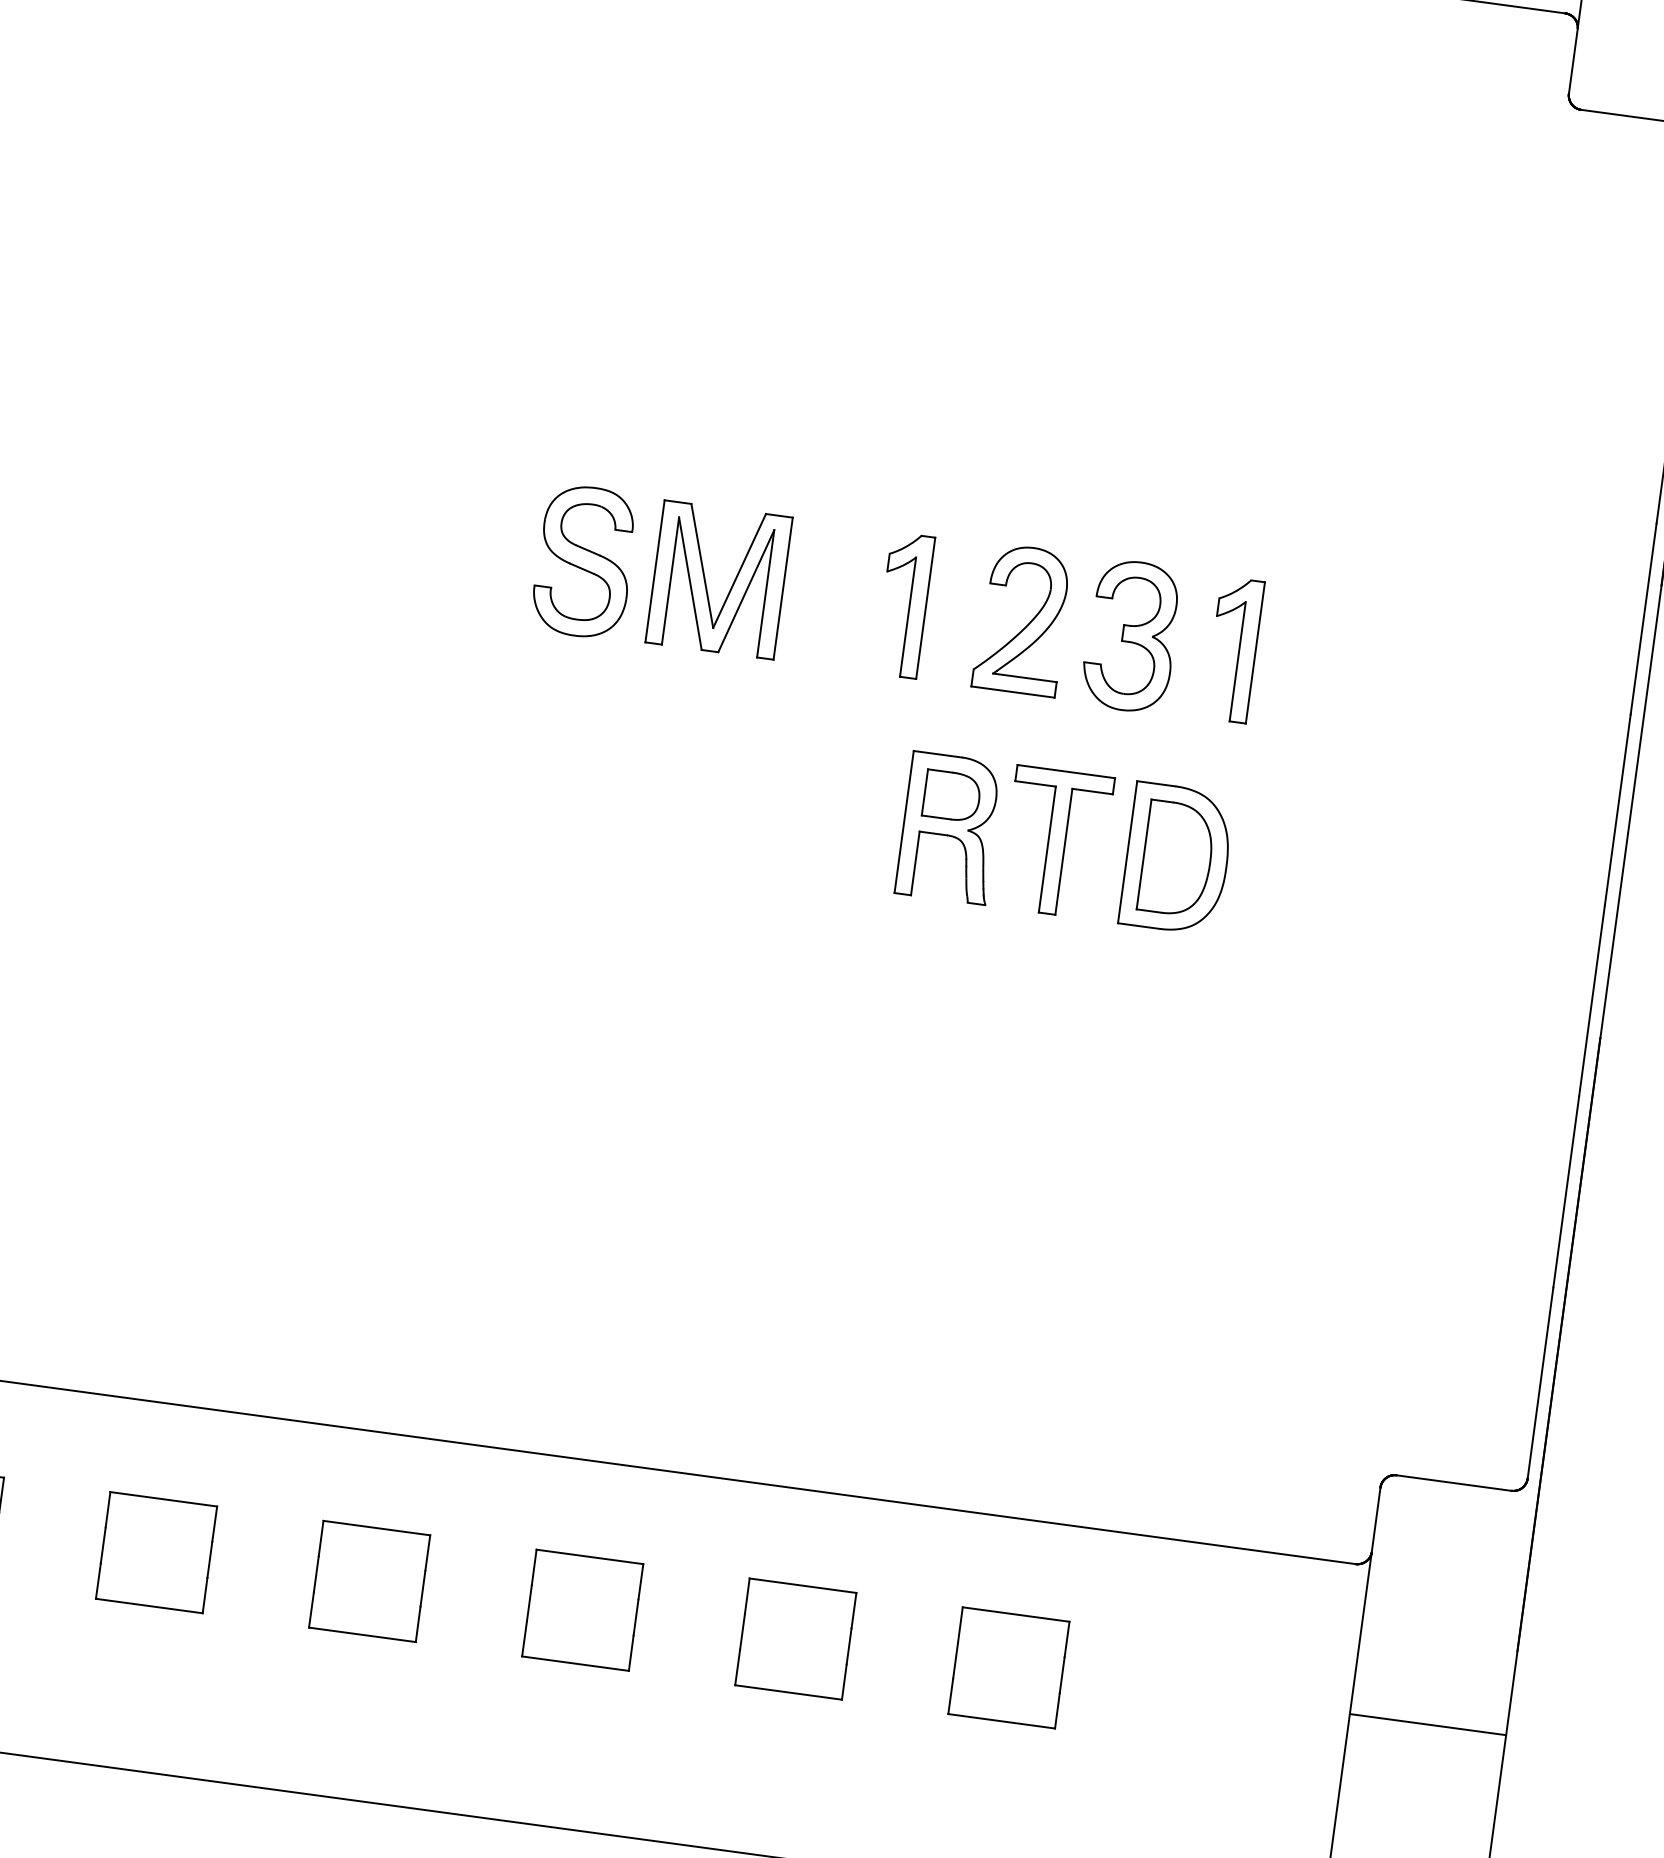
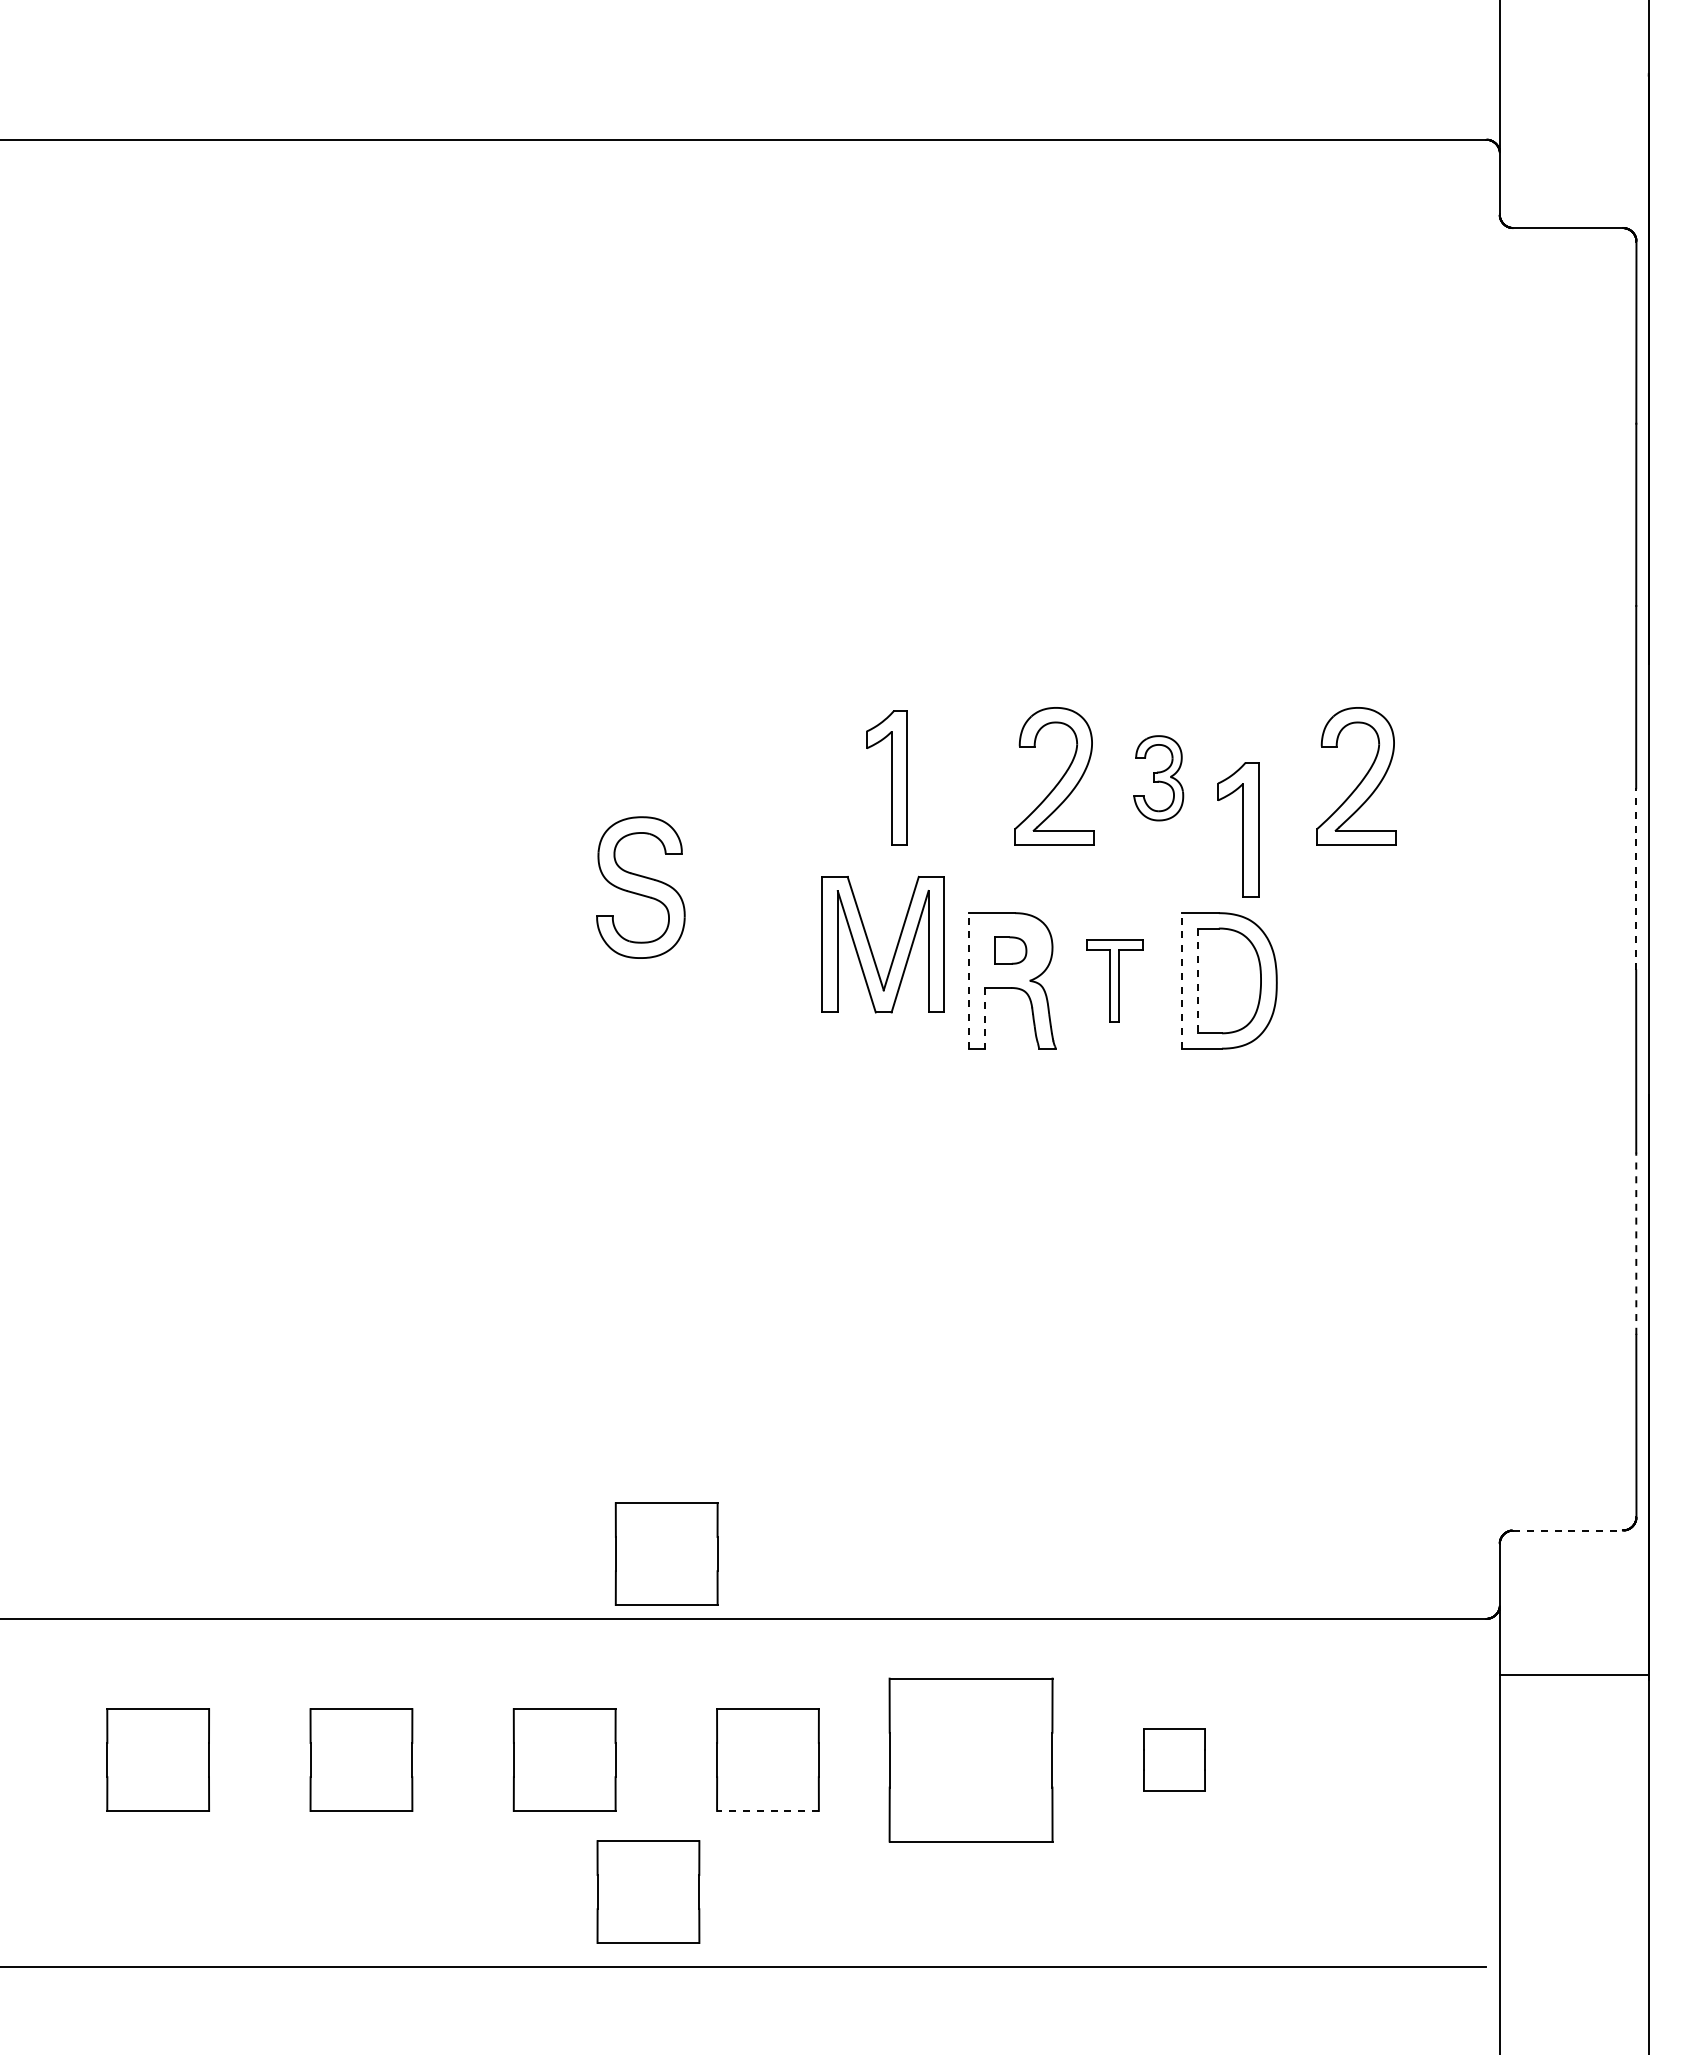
part: (584, 561) -> (640, 887), moved
part: (706, 581) -> (871, 947), moved
part: (903, 604) -> (886, 777), moved
part: (1131, 636) -> (1158, 778), size x0.6
part: (1234, 649) -> (1238, 829), moved
part: (1345, 665) -> (1362, 778), added
part: (951, 795) -> (1010, 950), size x0.6
line: (1618, 809) -> (1636, 878), solid -> dashed
line: (904, 821) -> (969, 980), solid -> dashed
part: (1056, 842) -> (1114, 980), size x0.6
line: (1127, 851) -> (1182, 980), solid -> dashed
line: (1144, 855) -> (1198, 981), solid -> dashed
line: (914, 863) -> (984, 1018), solid -> dashed
line: (1566, 1191) -> (1636, 1243), solid -> dashed
part: (505, 1379) -> (666, 1553), added
line: (1454, 1483) -> (1568, 1530), solid -> dashed
part: (796, 1638) -> (971, 1759), size x1.6
line: (575, 1663) -> (767, 1810), solid -> dashed
part: (1008, 1667) -> (1174, 1759), size x0.6
line: (1427, 1724) -> (1573, 1675), moved
part: (438, 1731) -> (648, 1891), added

